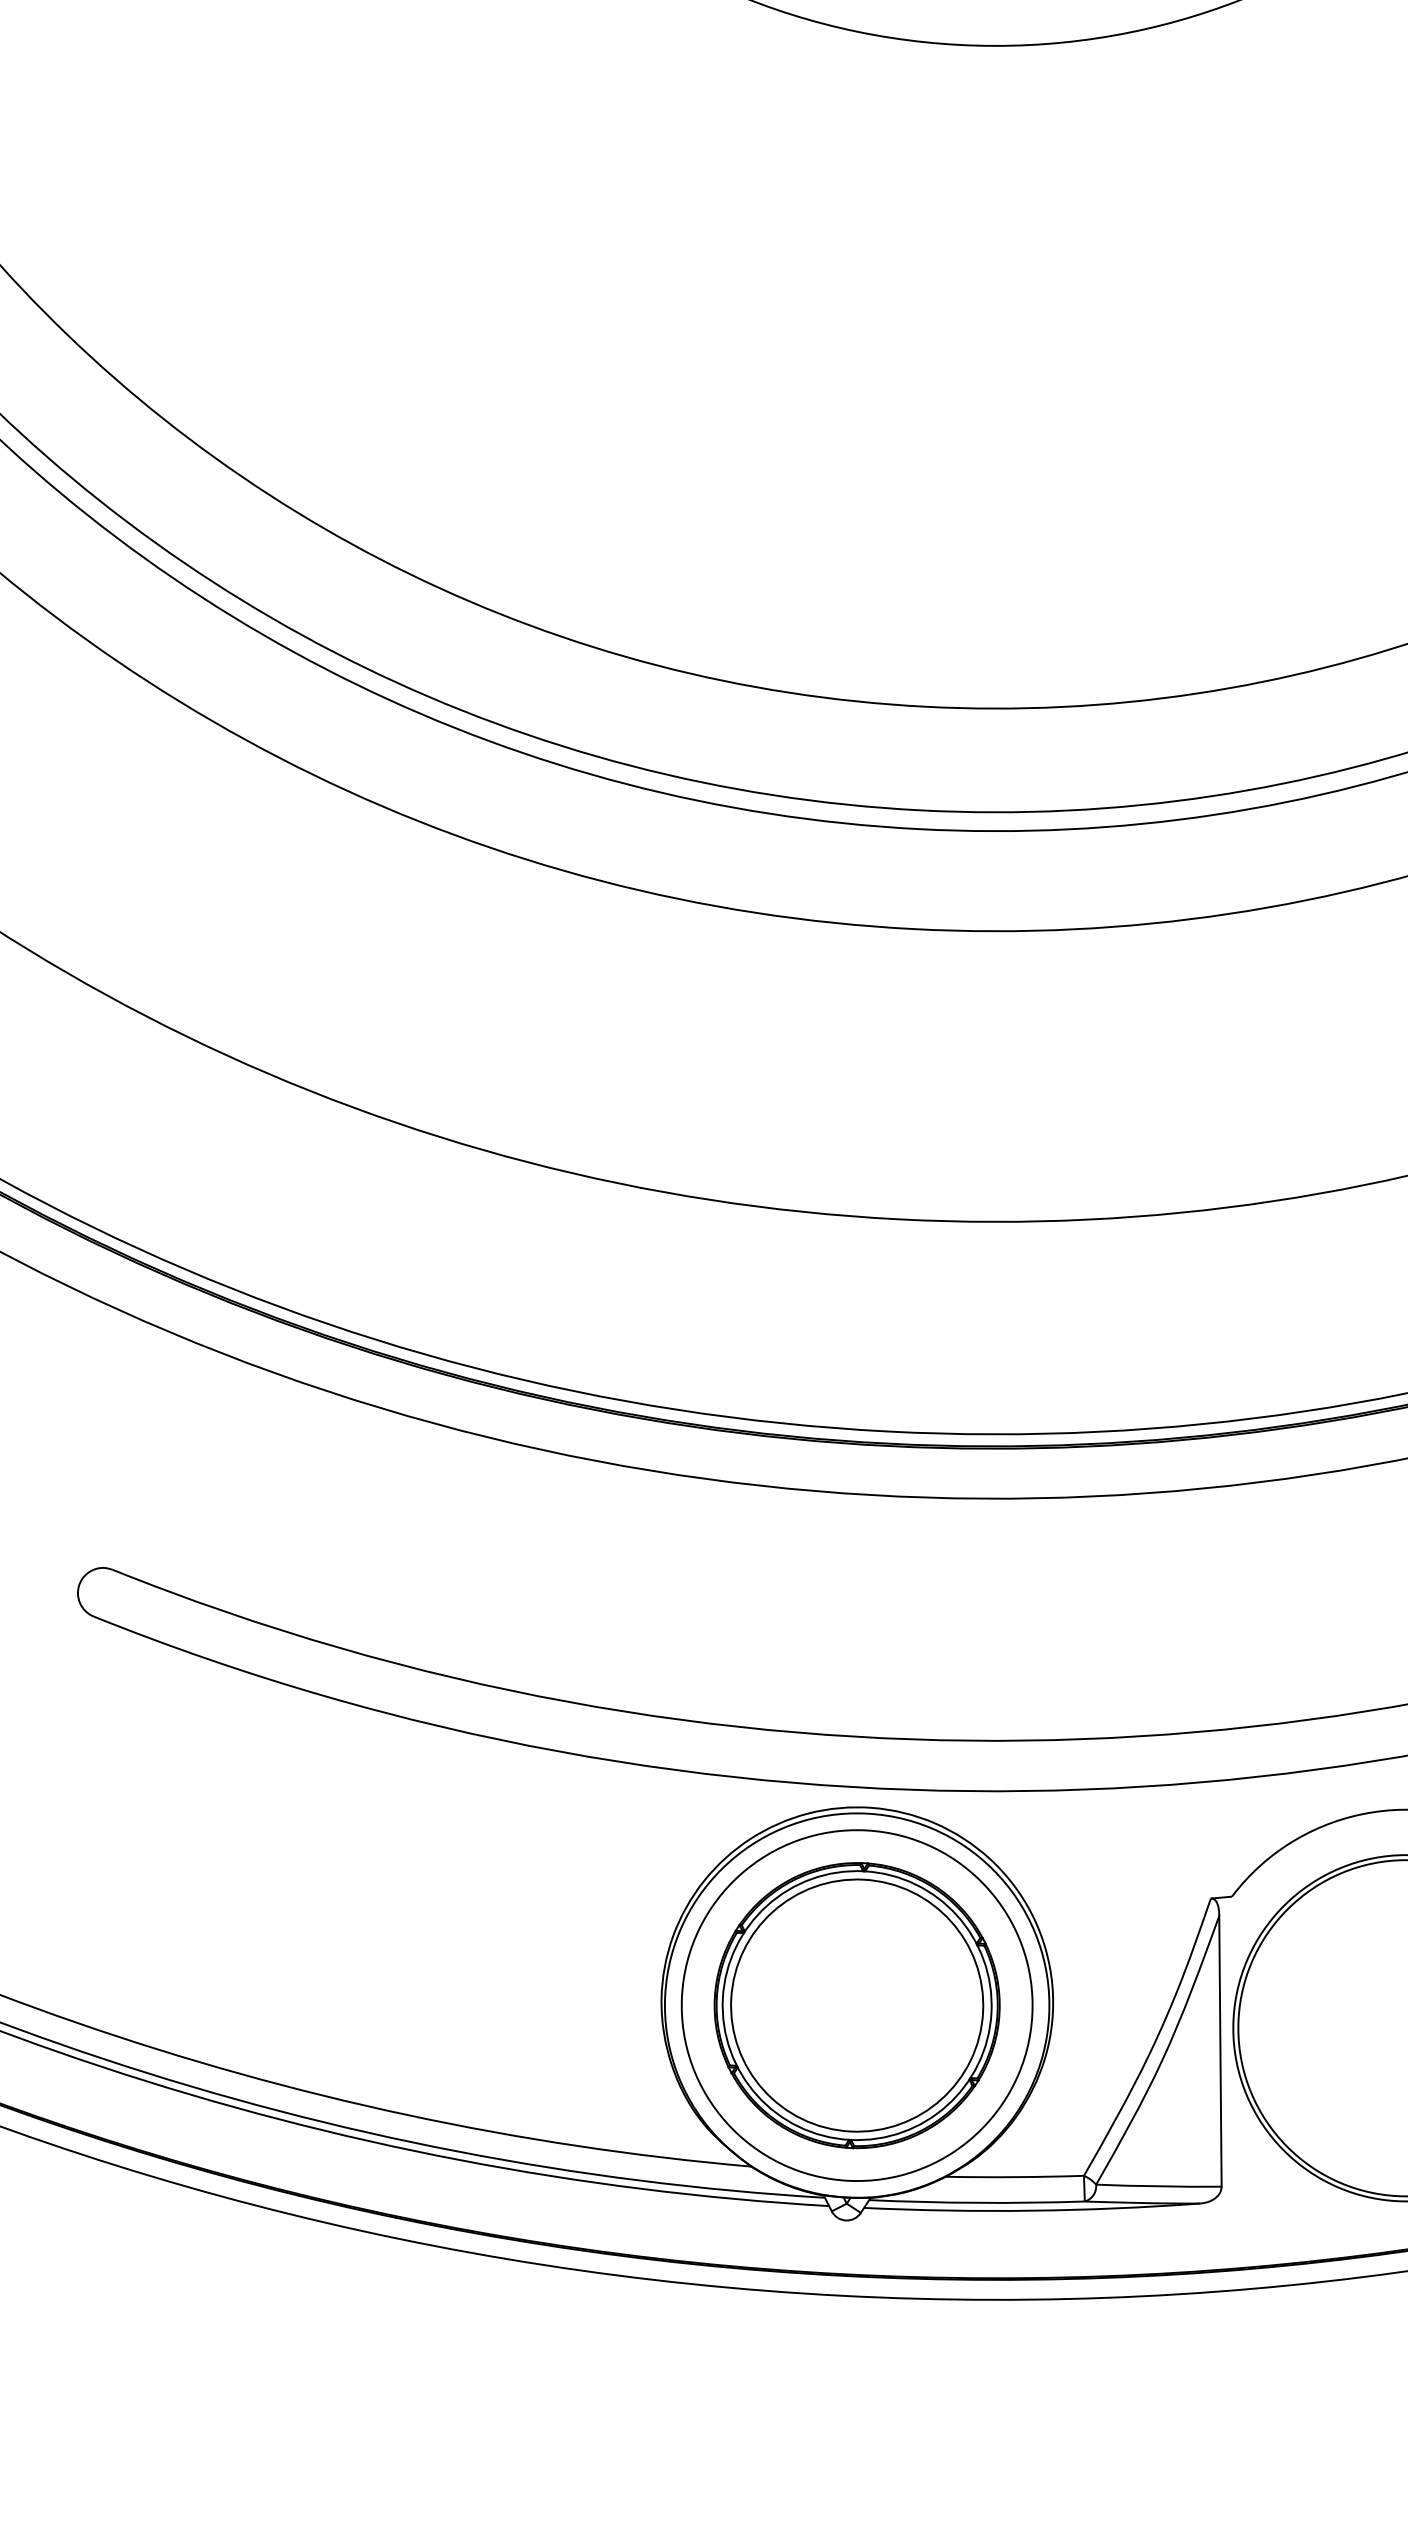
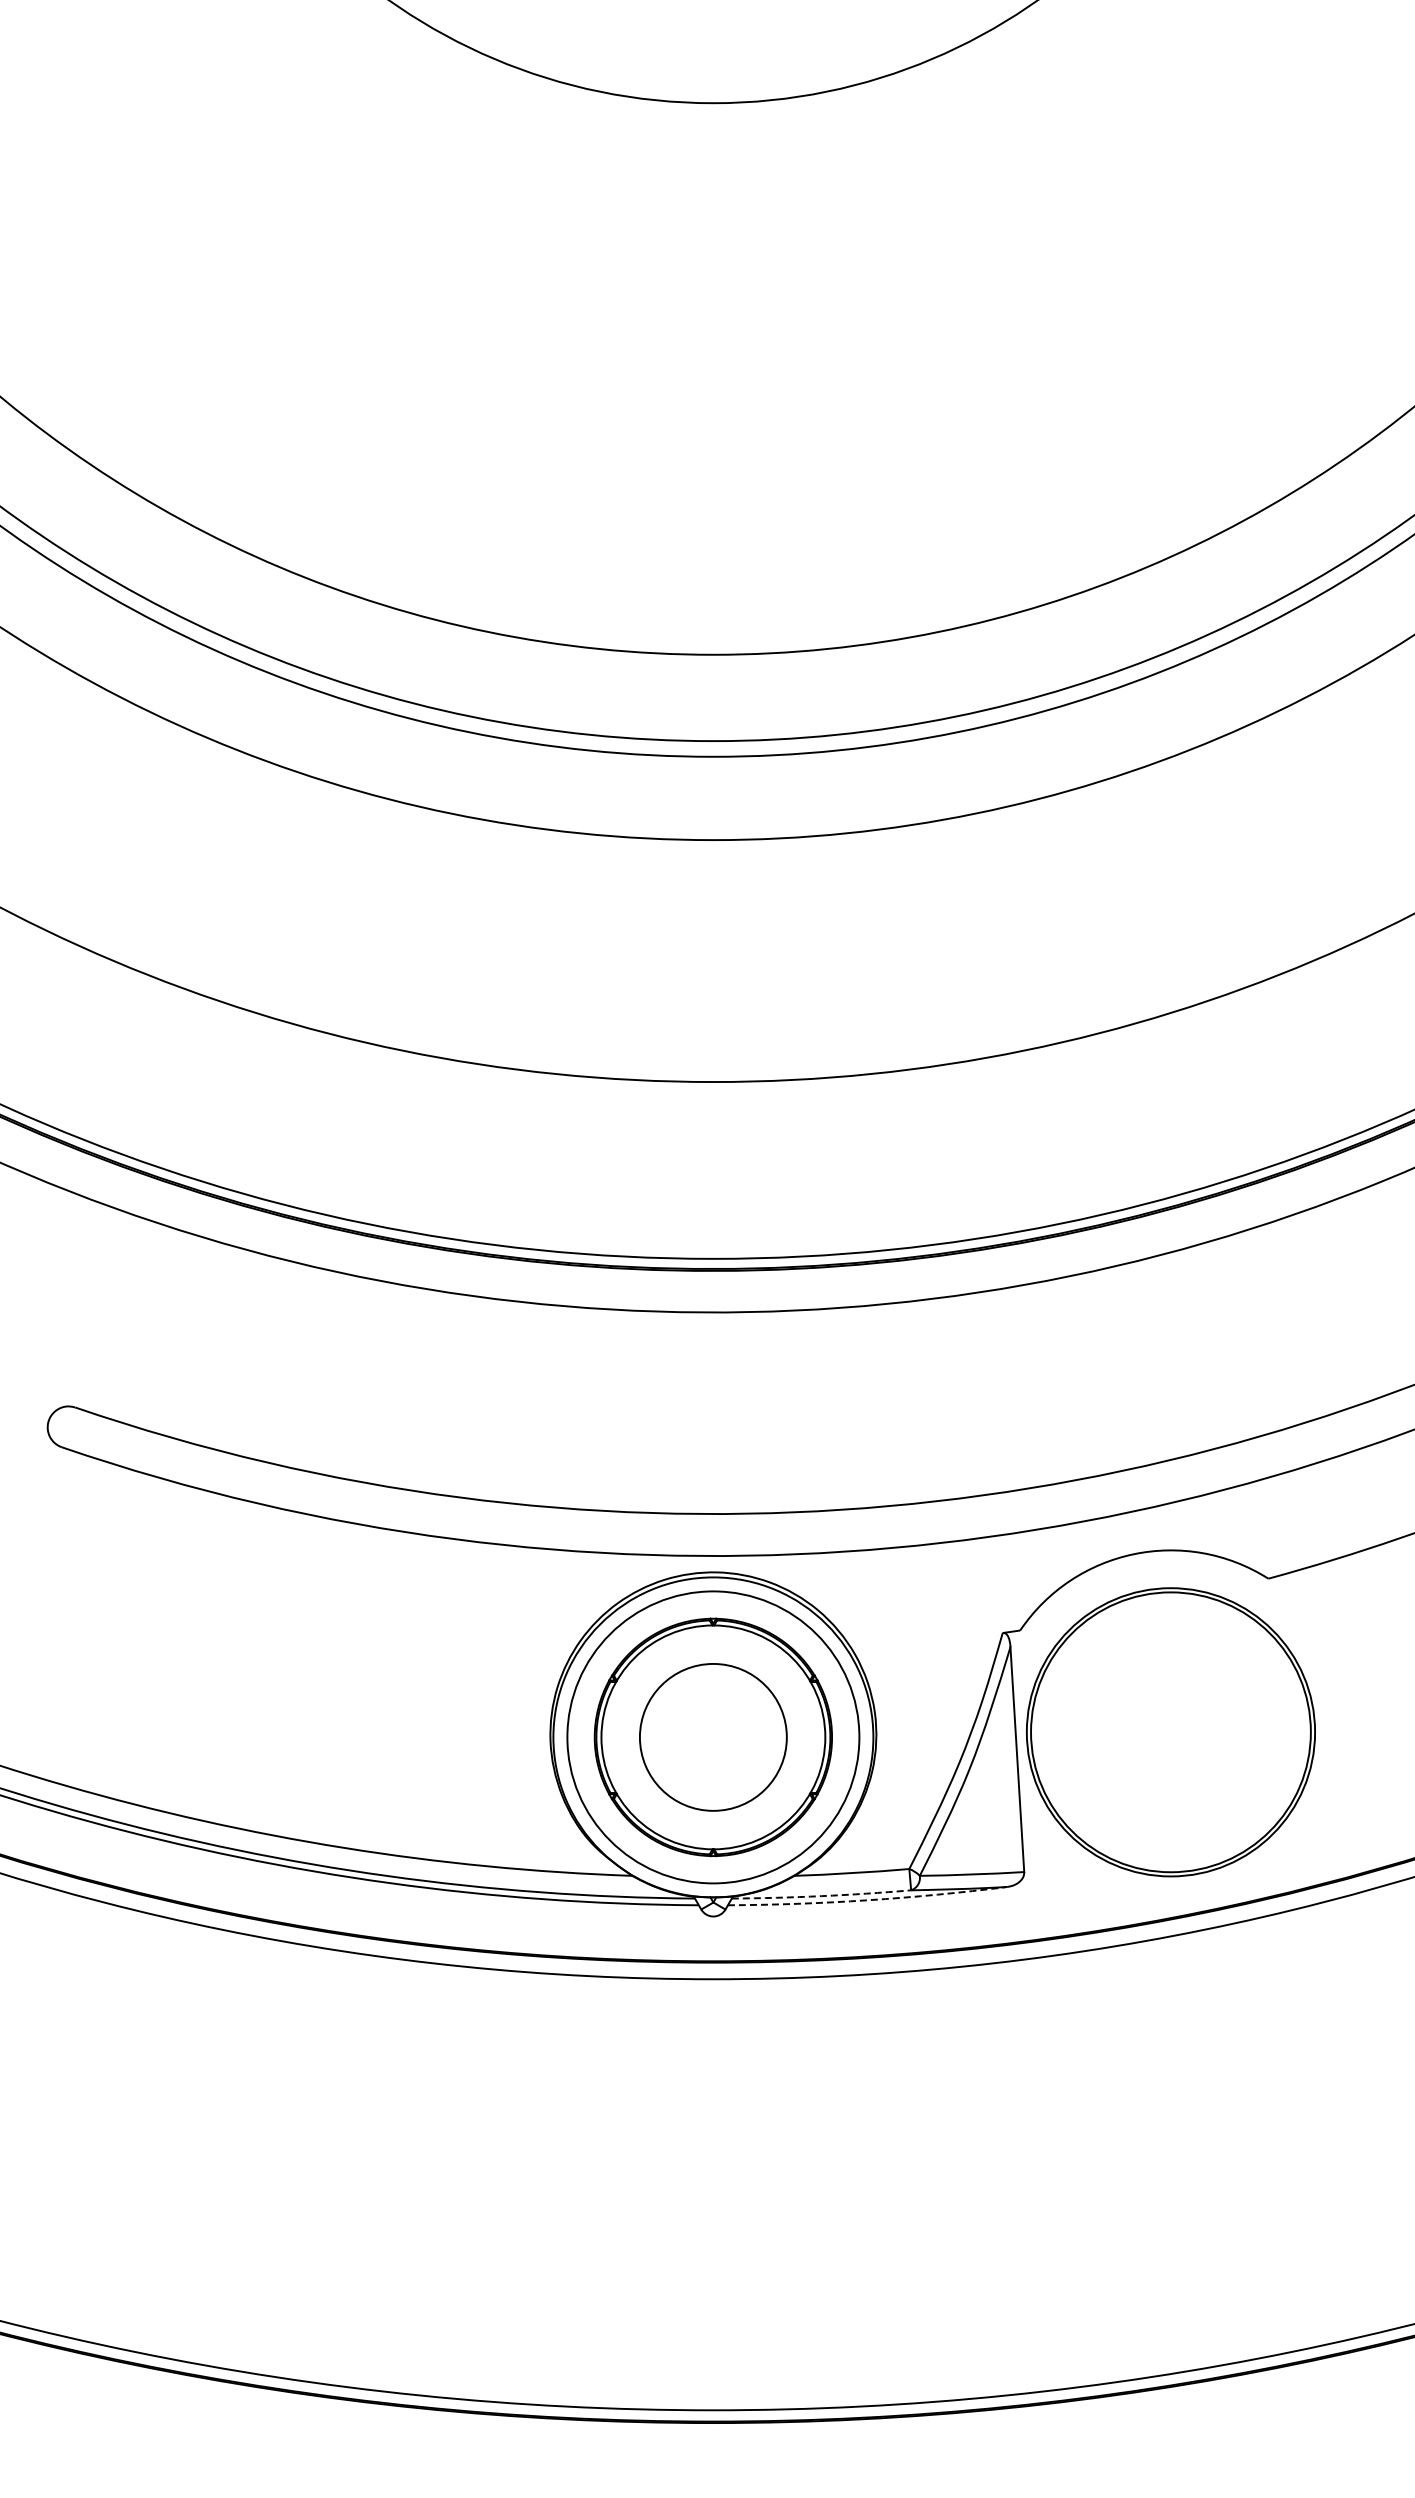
circle: (857, 2005) -> (713, 1737), size x0.7
arc: (976, 2203) -> (821, 1896), solid -> dashed
arc: (1031, 2210) -> (867, 1900), solid -> dashed

